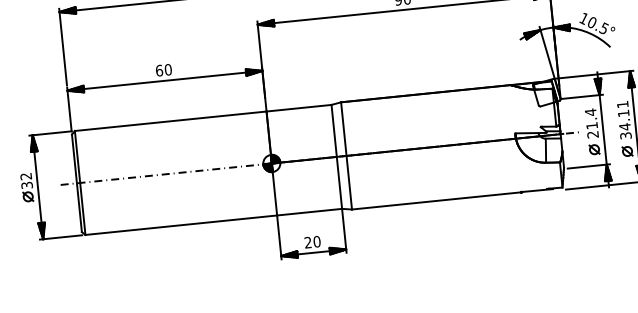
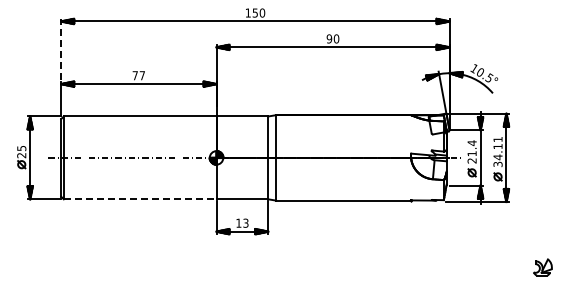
line: (63, 45) -> (61, 48), solid -> dashed
text: (163, 70) -> (138, 75), 60 -> 77
text: (26, 181) -> (21, 152), 32 -> 25
line: (181, 225) -> (140, 199), solid -> dashed
text: (312, 241) -> (242, 222), 20 -> 13

